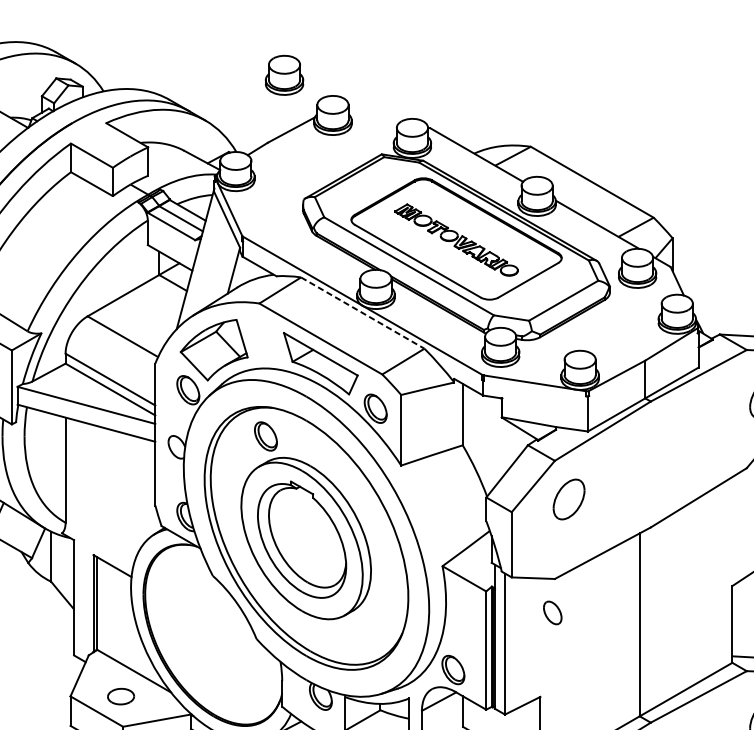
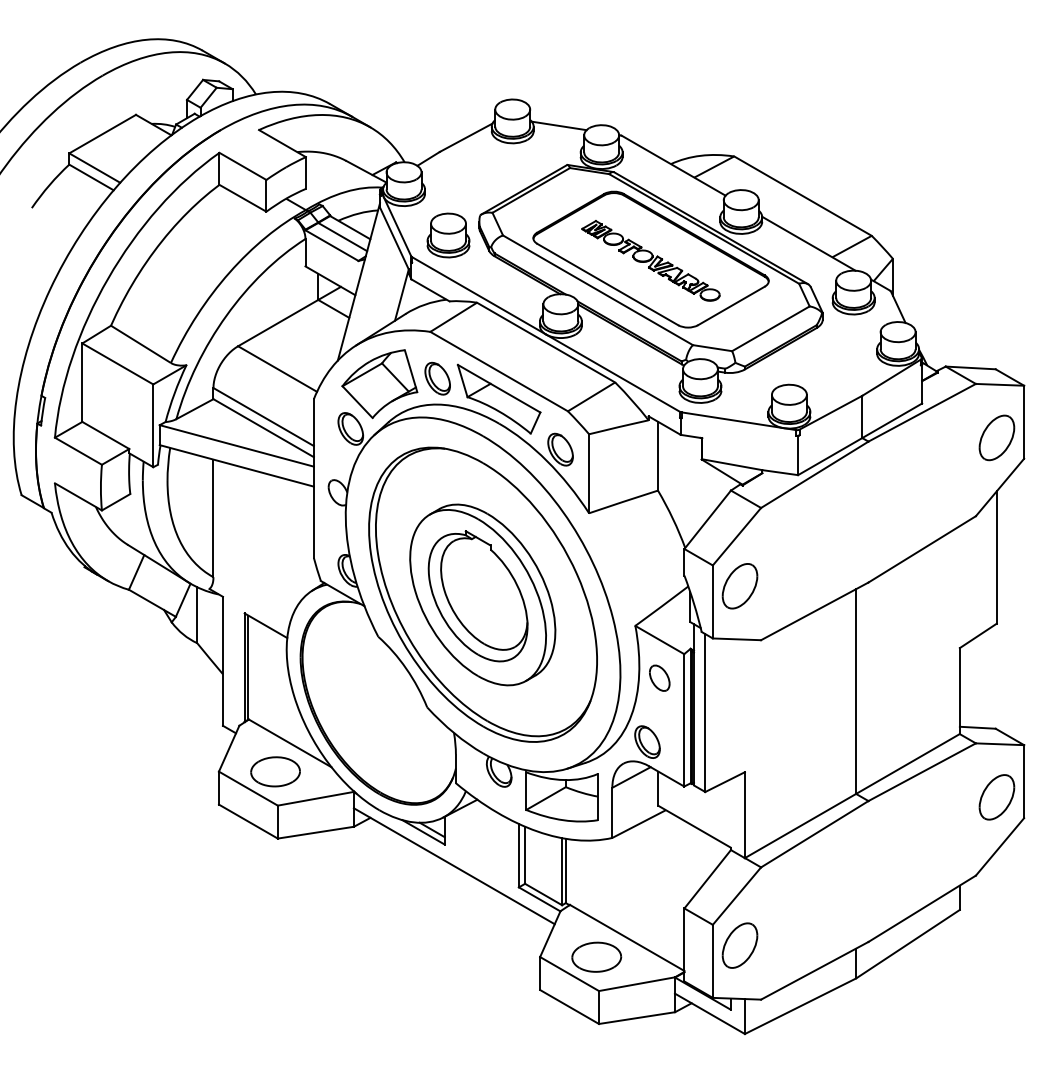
part: (284, 75) -> (448, 235), moved
line: (373, 119) -> (558, 125), added
line: (363, 313) -> (546, 342), dashed -> solid
part: (265, 436) -> (437, 378), moved
part: (568, 499) -> (739, 586), moved
part: (552, 612) -> (659, 677), moved
part: (121, 696) -> (275, 771), size x1.67

